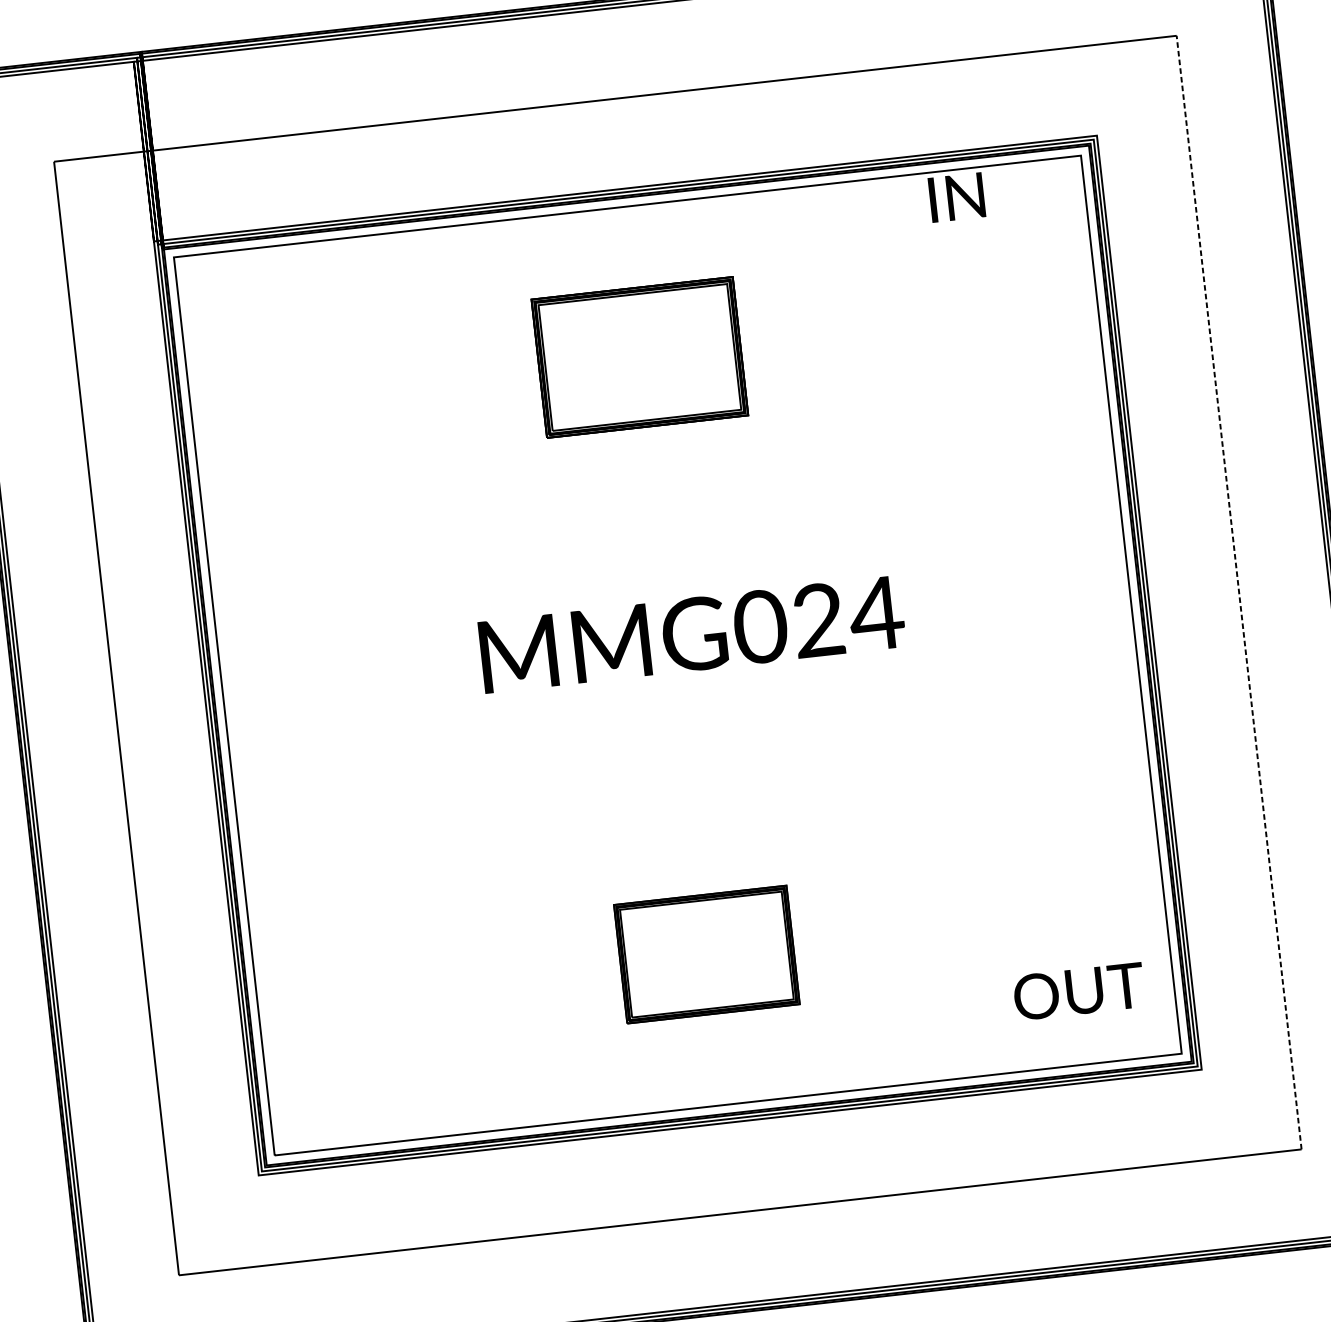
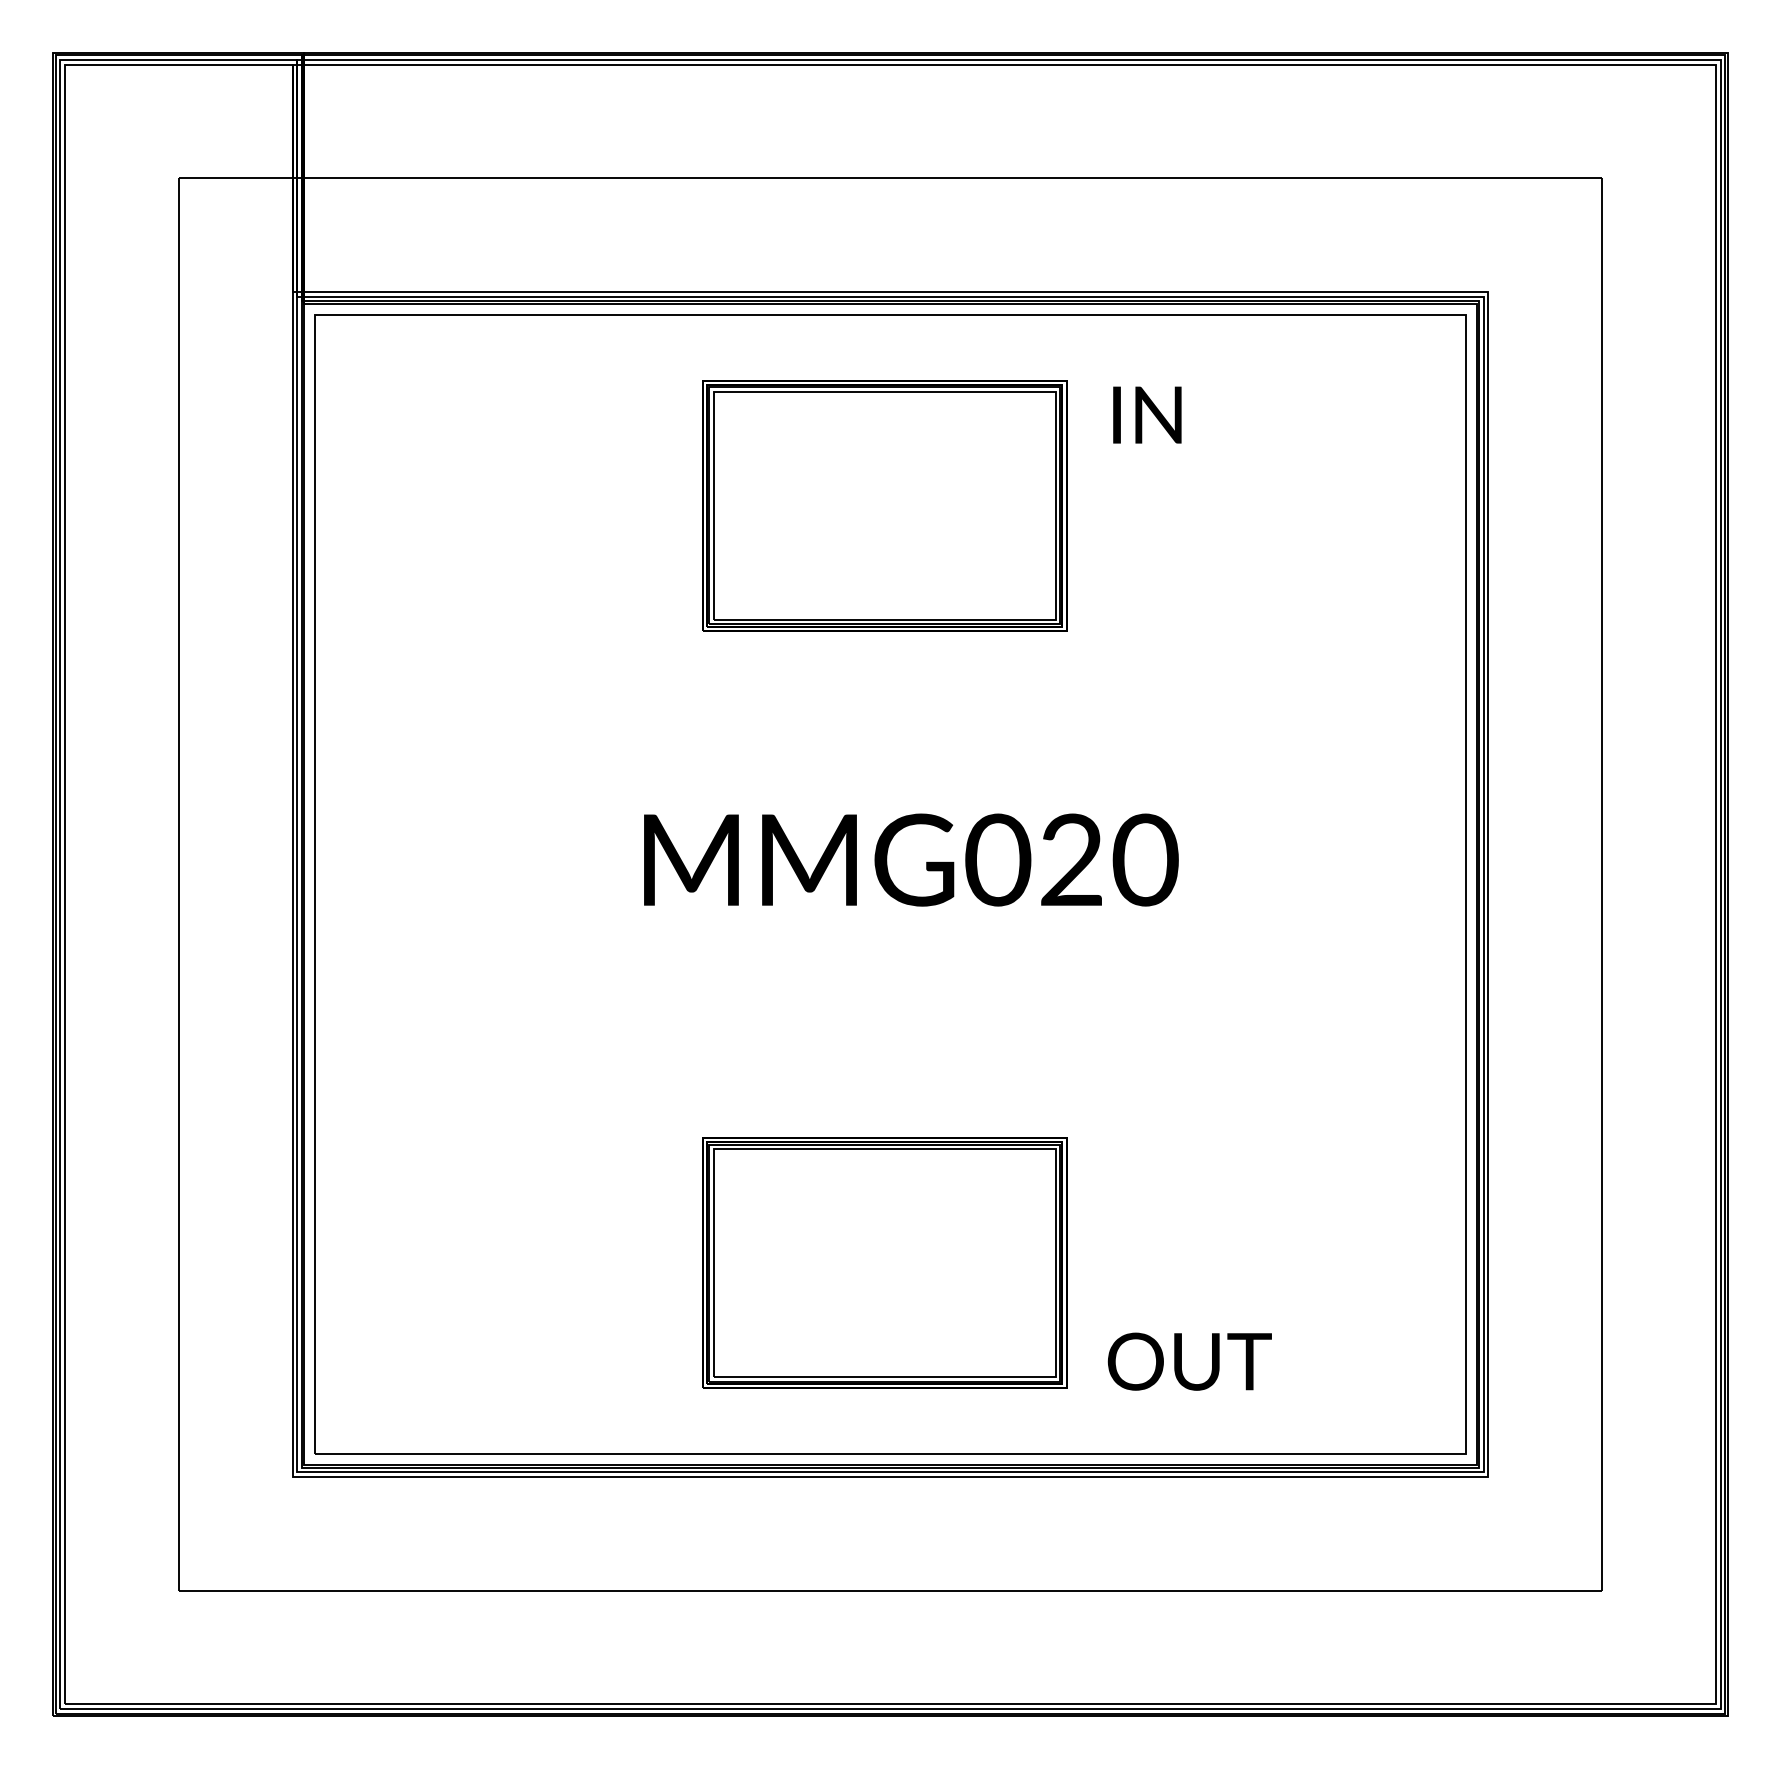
text: (956, 197) -> (1147, 414), moved
part: (639, 357) -> (884, 505), size x1.43
line: (1239, 592) -> (1602, 884), dashed -> solid
text: (875, 613) -> (1144, 859), MMG024 -> MMG020
part: (706, 954) -> (884, 1262), size x1.67
text: (1078, 991) -> (1189, 1361), moved

